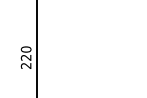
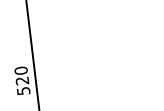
text: (25, 65) -> (22, 90), 220 -> 520

